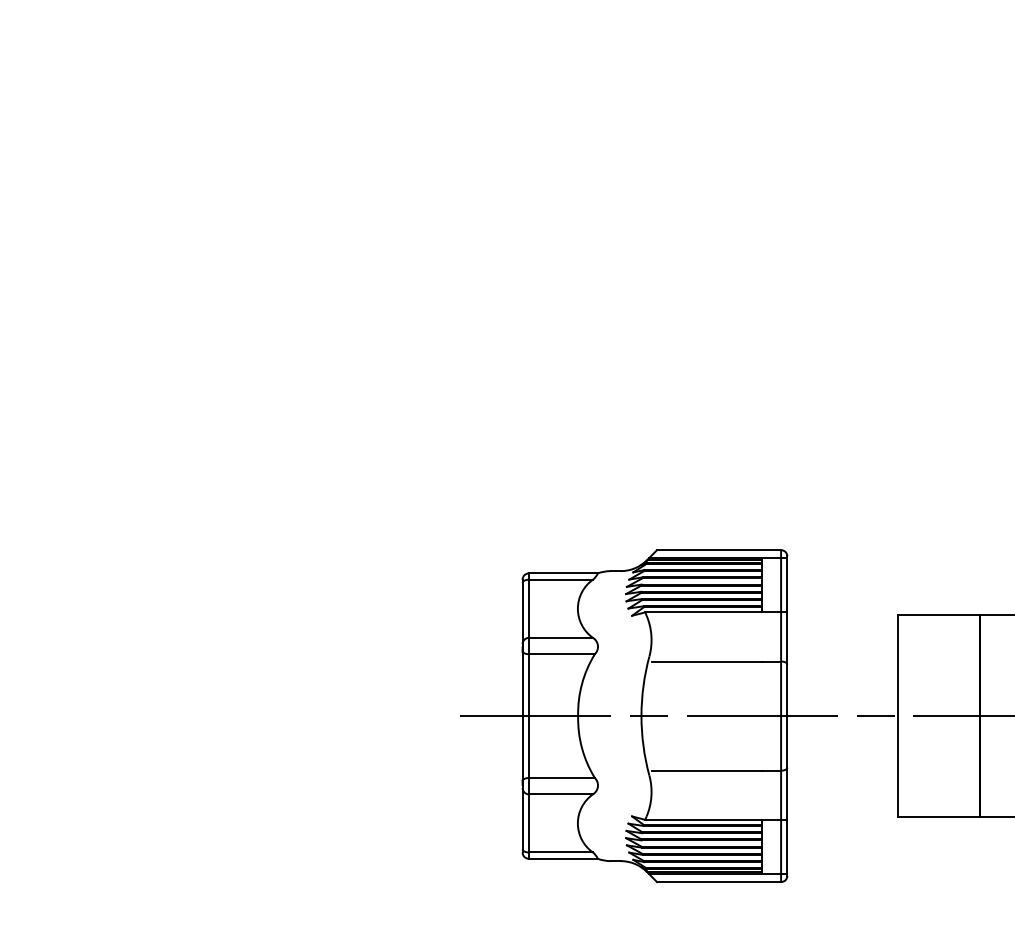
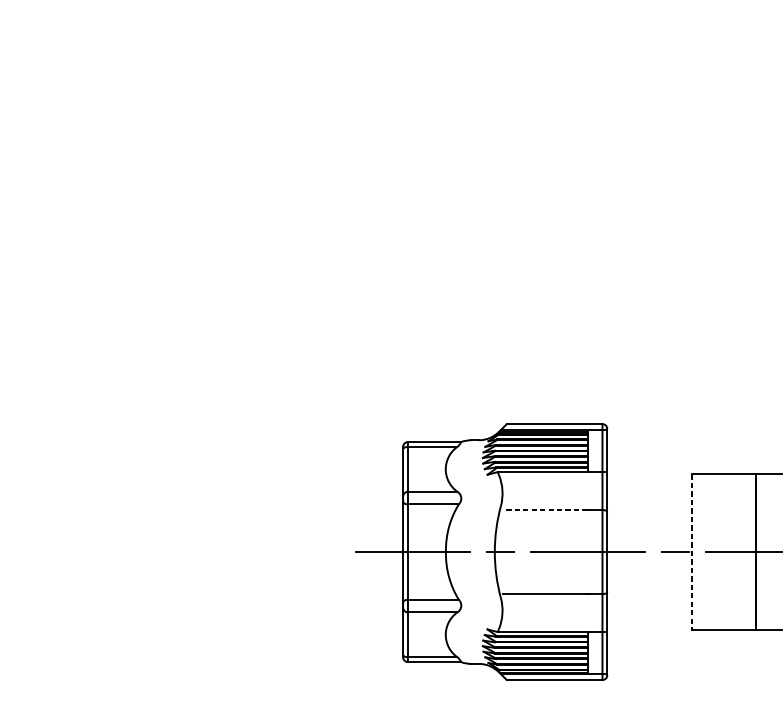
line: (706, 661) -> (544, 509), solid -> dashed
line: (897, 716) -> (692, 552), solid -> dashed

